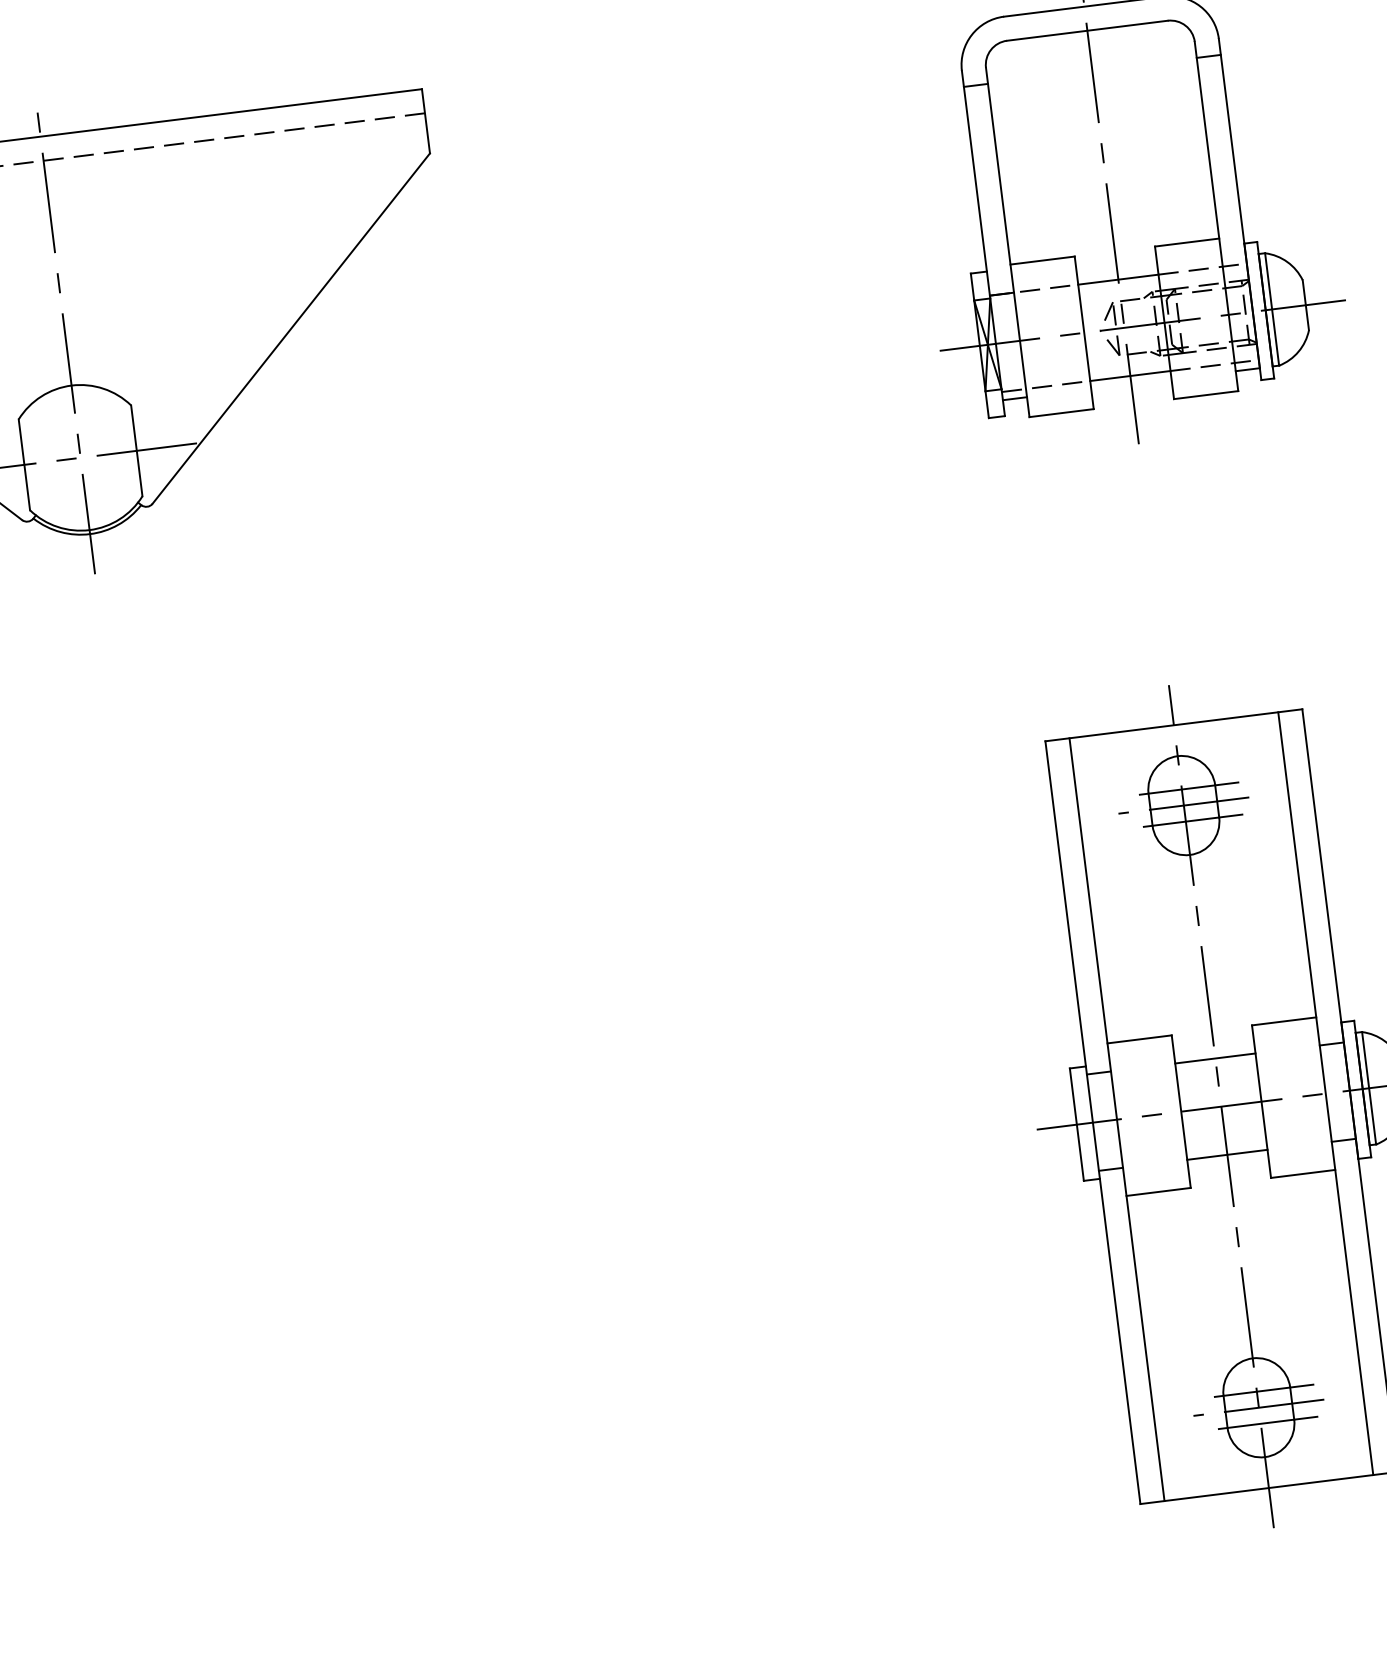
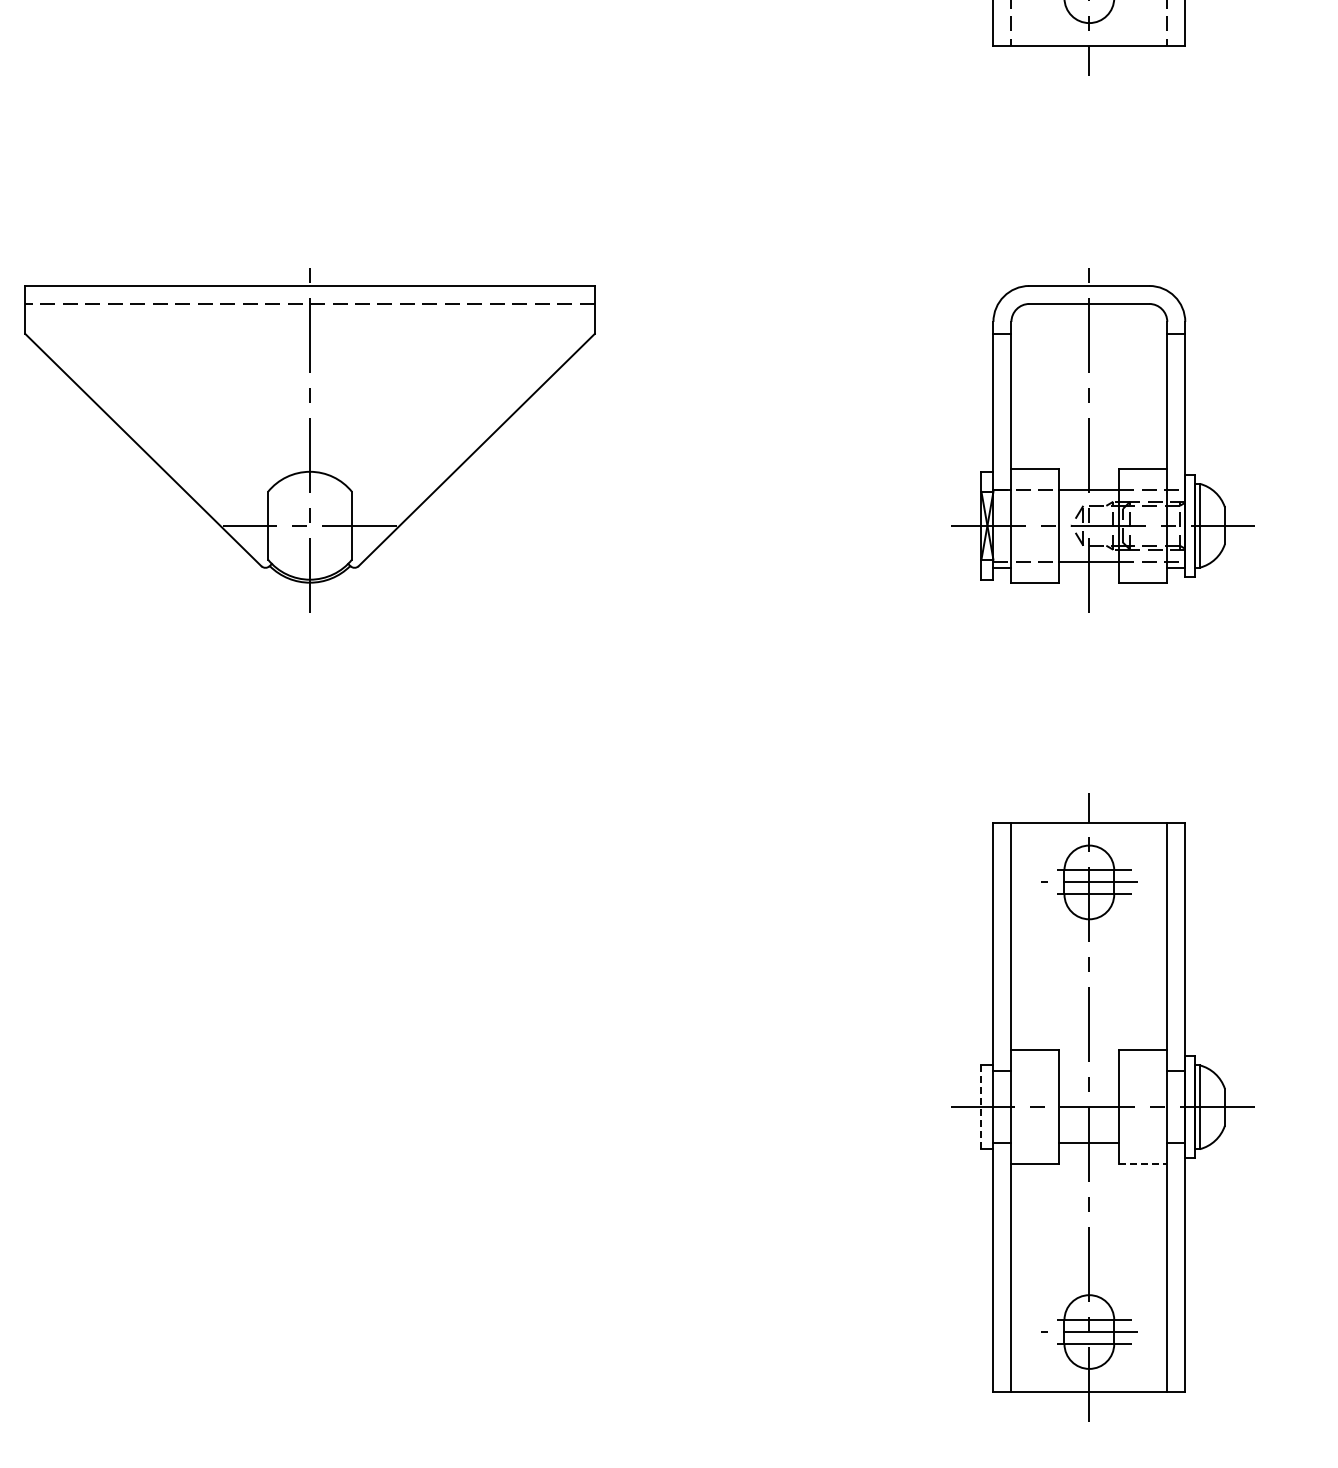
line: (1215, 1058) -> (1089, 1071), removed
line: (1076, 1124) -> (981, 1107), solid -> dashed
line: (1303, 1174) -> (1143, 1164), solid -> dashed

